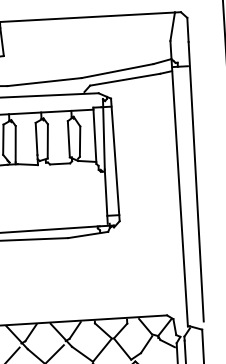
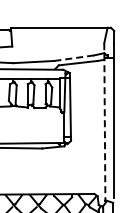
line: (117, 71) -> (74, 58), solid -> dashed
line: (178, 182) -> (104, 121), solid -> dashed

